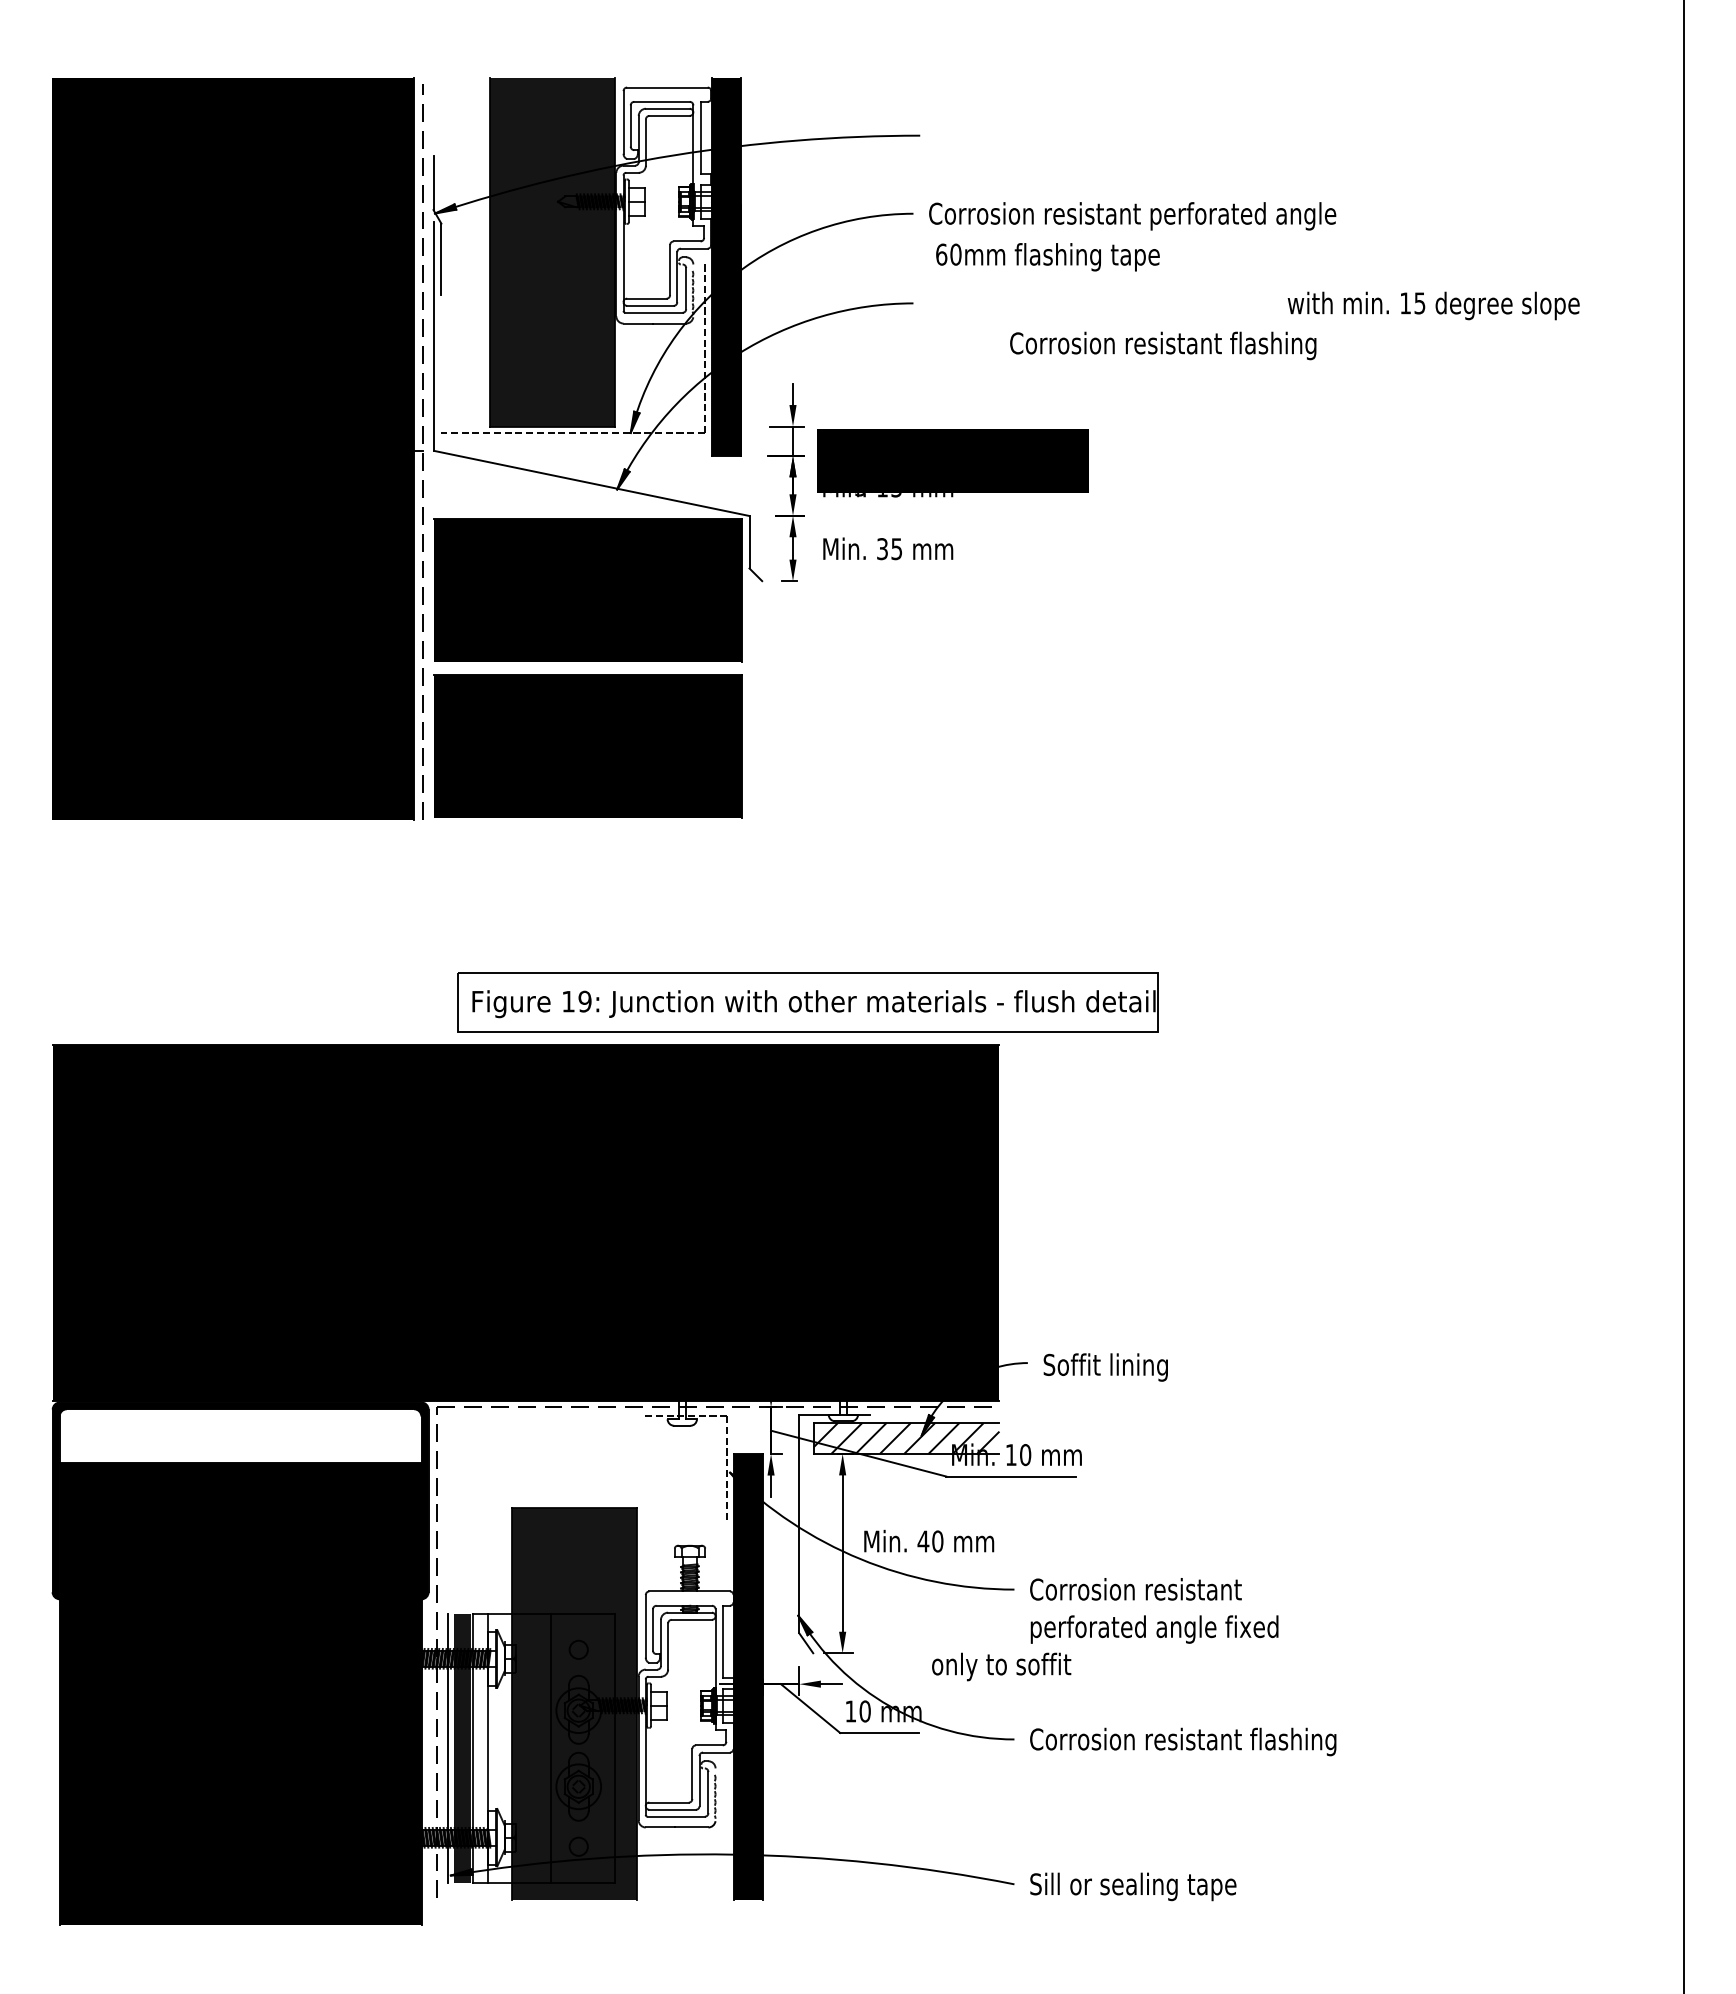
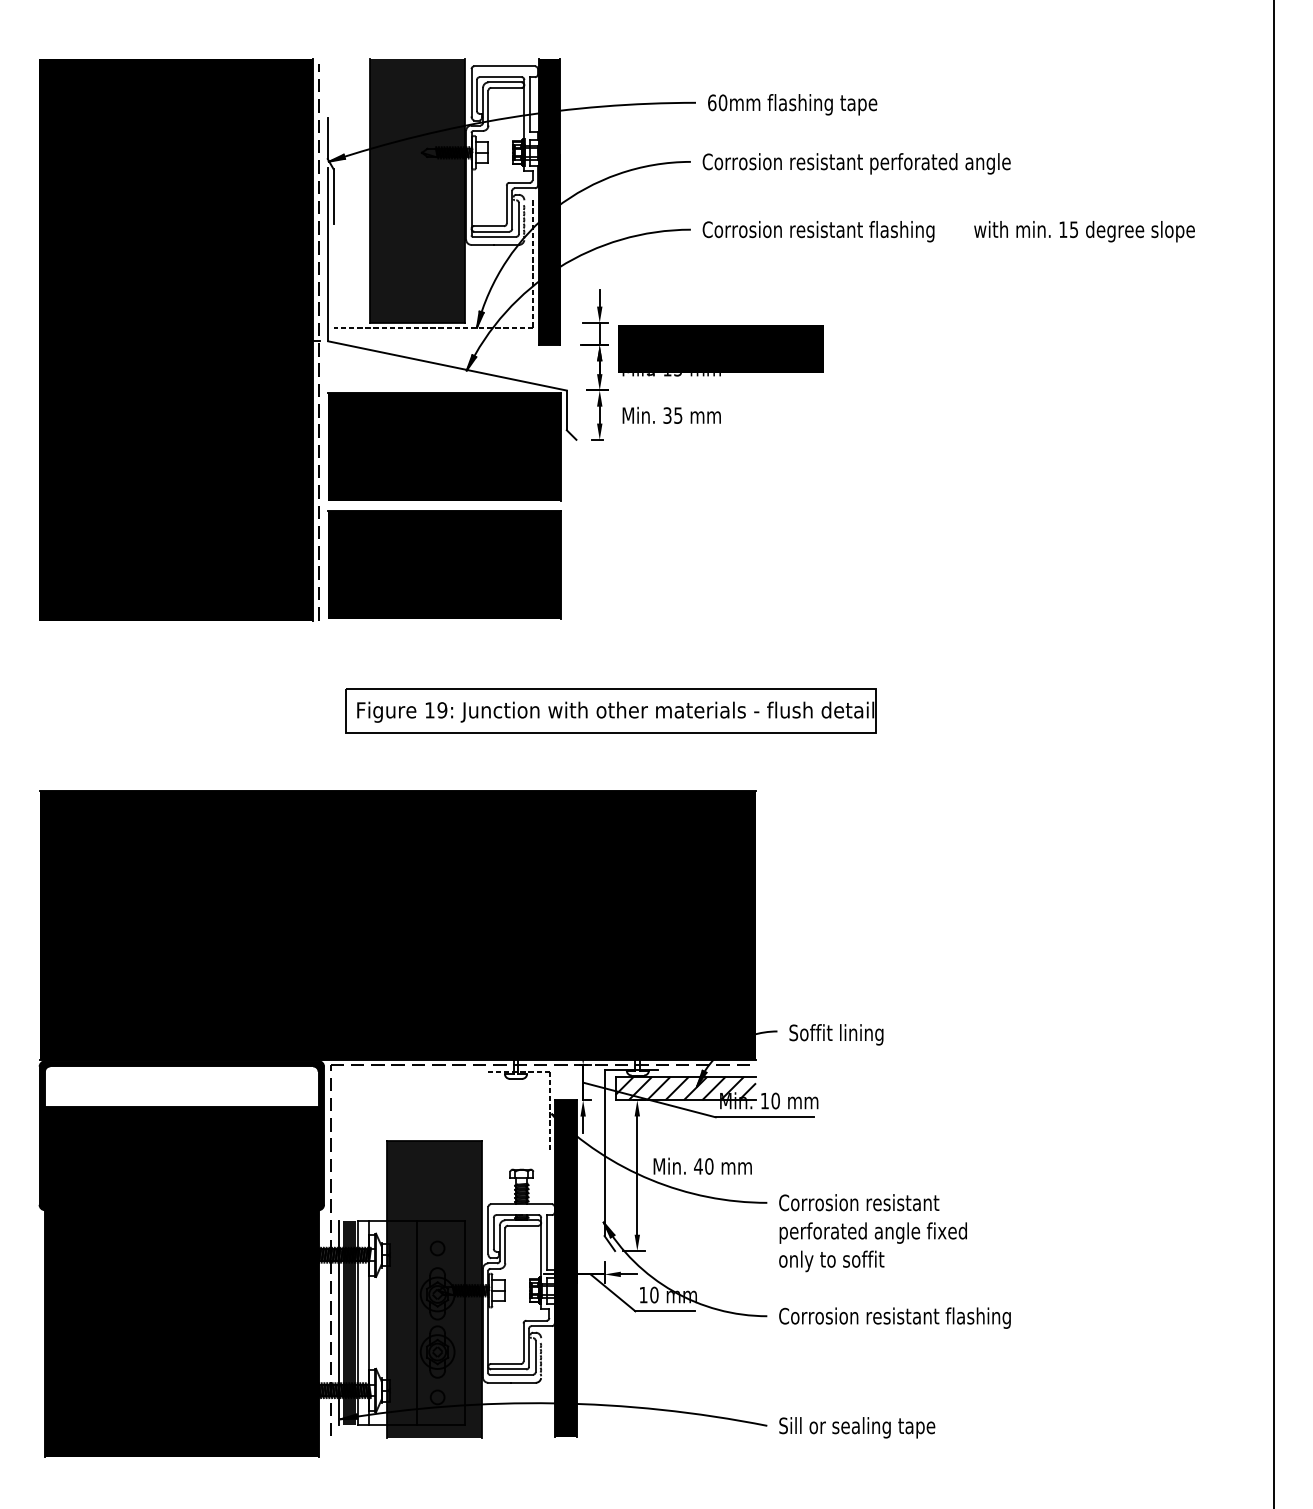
text: (1047, 257) -> (792, 104), moved
text: (1163, 345) -> (818, 231), moved
part: (807, 1002) -> (610, 710), moved
text: (1001, 1666) -> (831, 1261), moved

